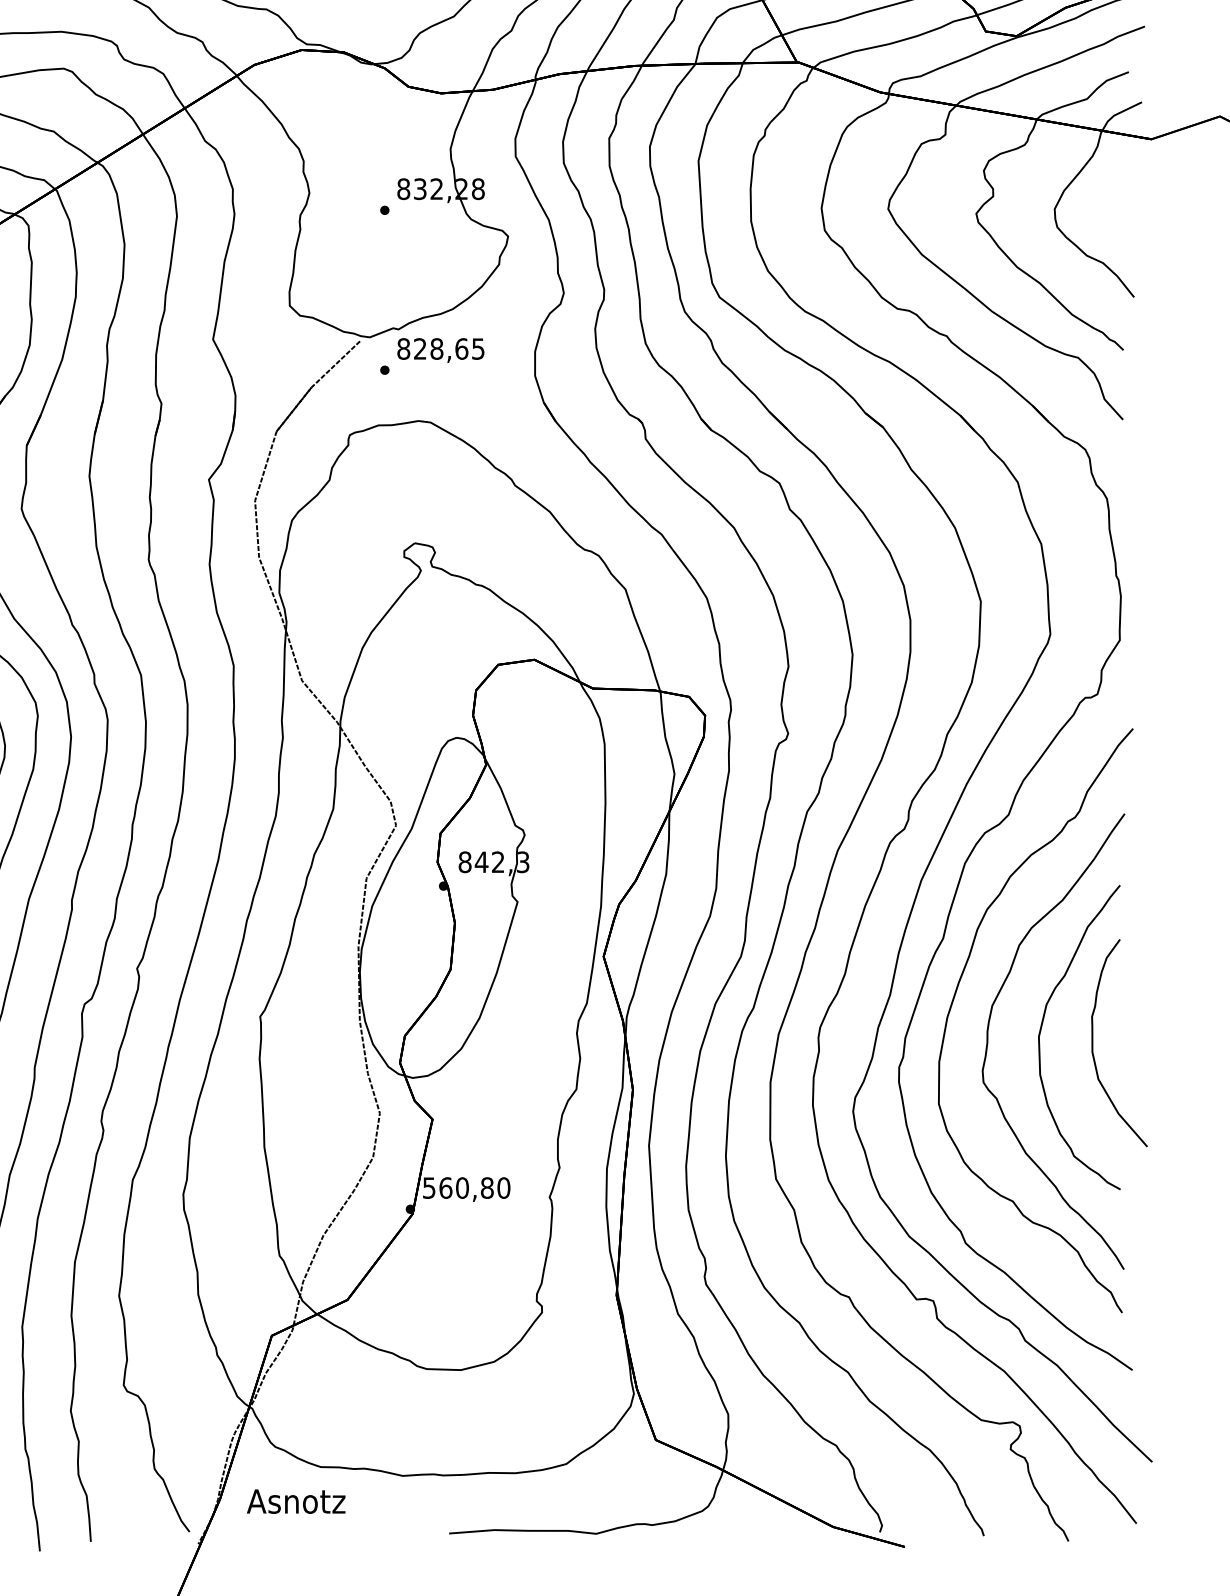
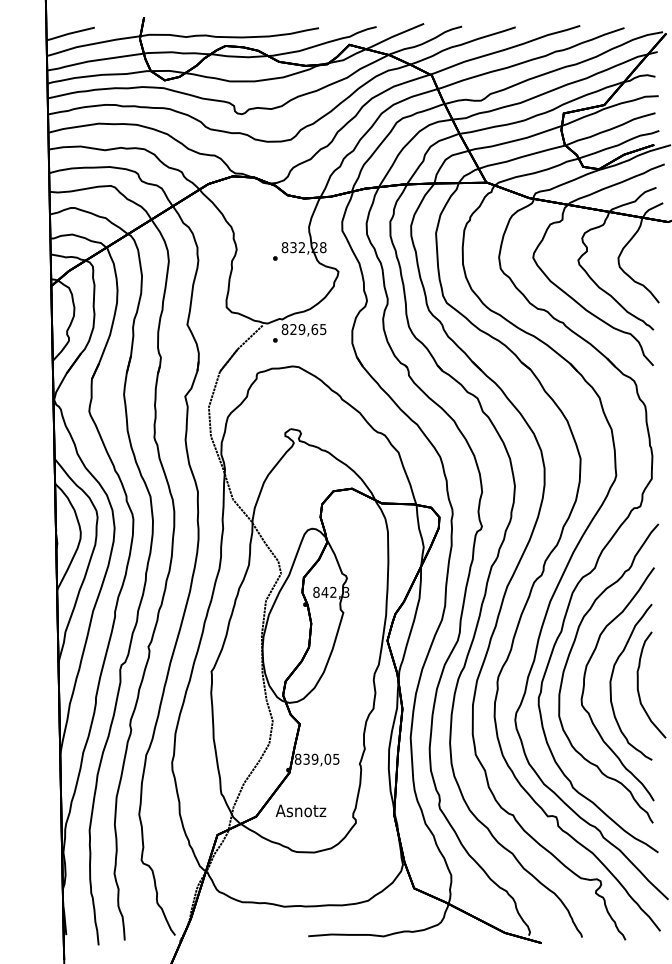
text: (435, 348) -> (301, 329), 828,65 -> 829,65
text: (465, 1186) -> (316, 758), 560,80 -> 839,05
text: (295, 1500) -> (300, 810), moved

